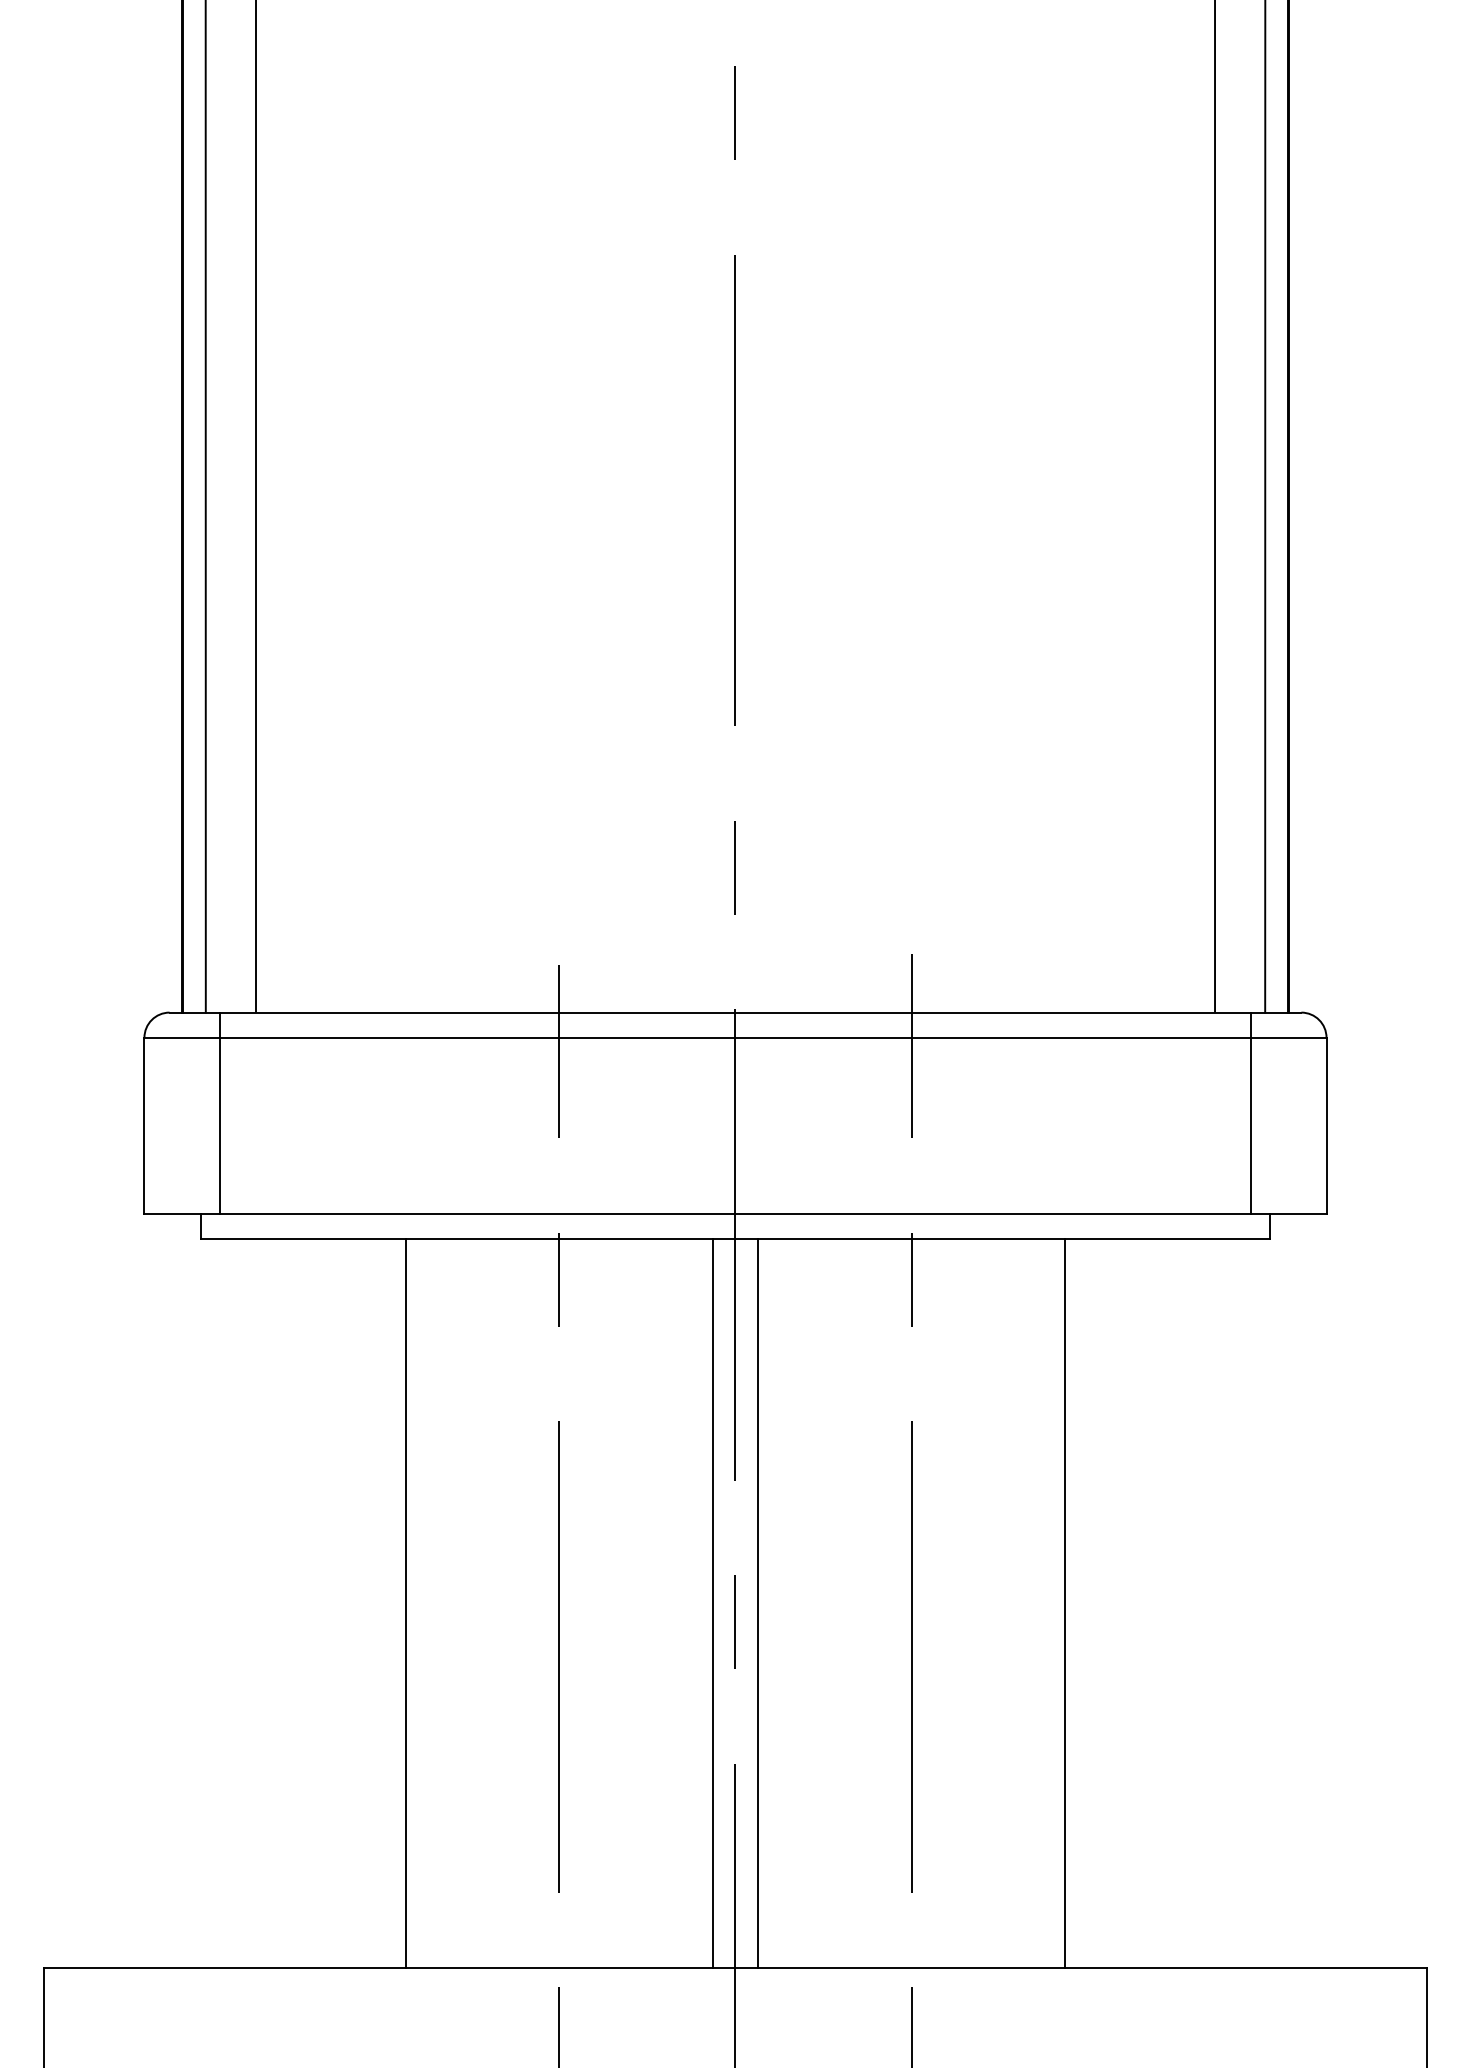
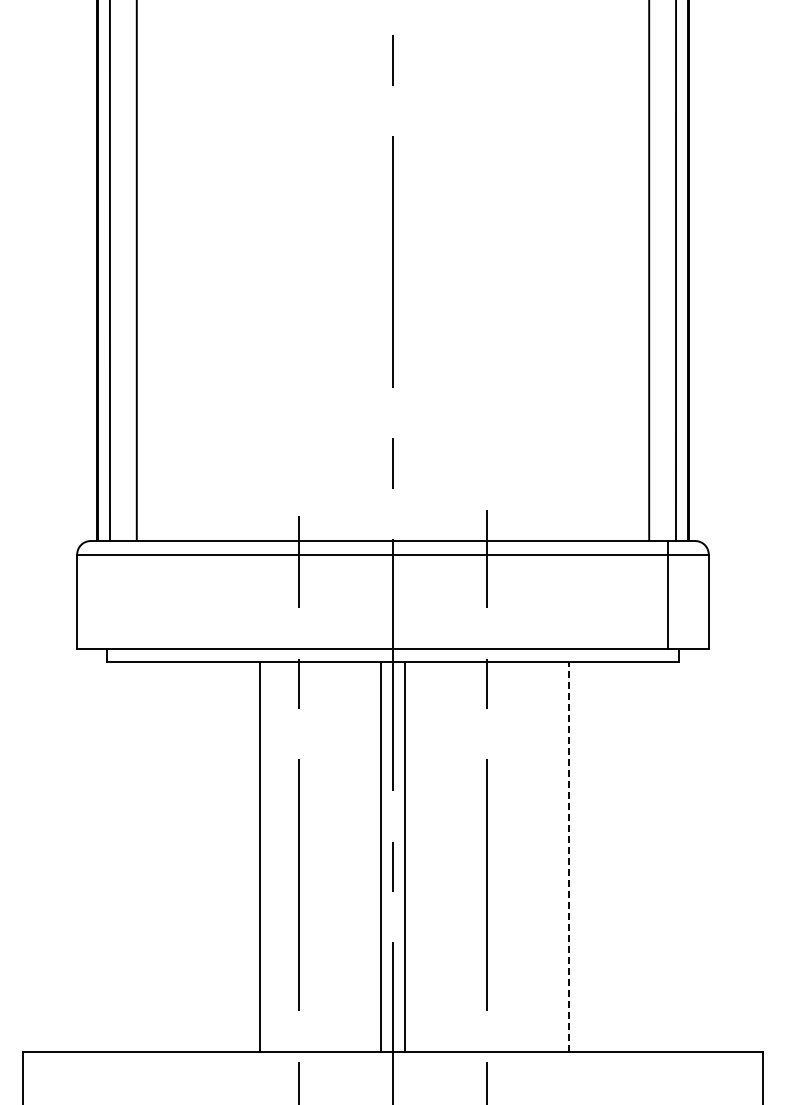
line: (219, 1112) -> (117, 594), removed
line: (405, 1602) -> (259, 856), moved
line: (1065, 1602) -> (569, 856), solid -> dashed

